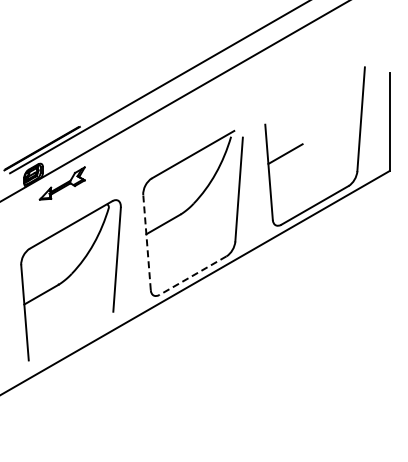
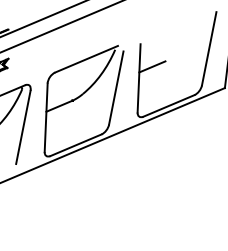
line: (147, 242) -> (46, 117), dashed -> solid
line: (193, 275) -> (76, 145), dashed -> solid

